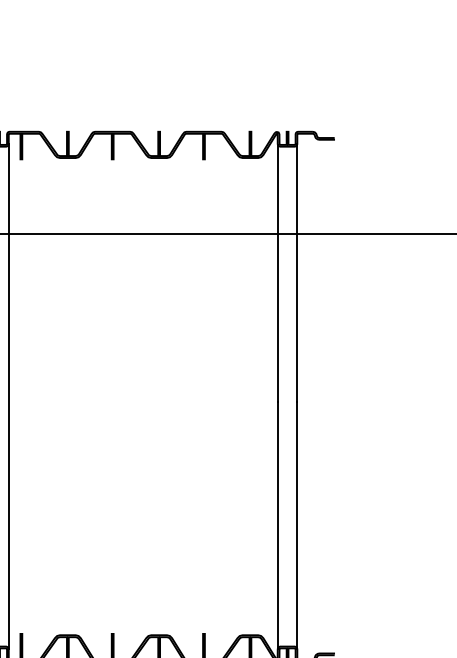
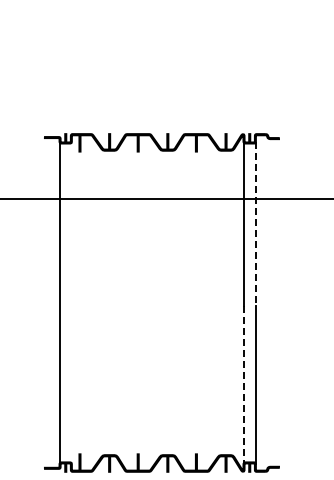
line: (296, 273) -> (255, 224), solid -> dashed
line: (8, 395) -> (71, 302), removed
line: (277, 524) -> (243, 384), solid -> dashed

